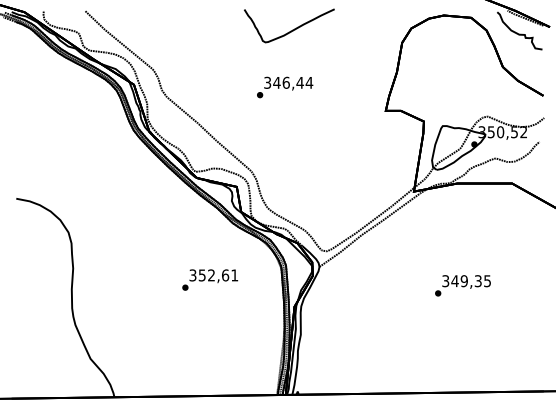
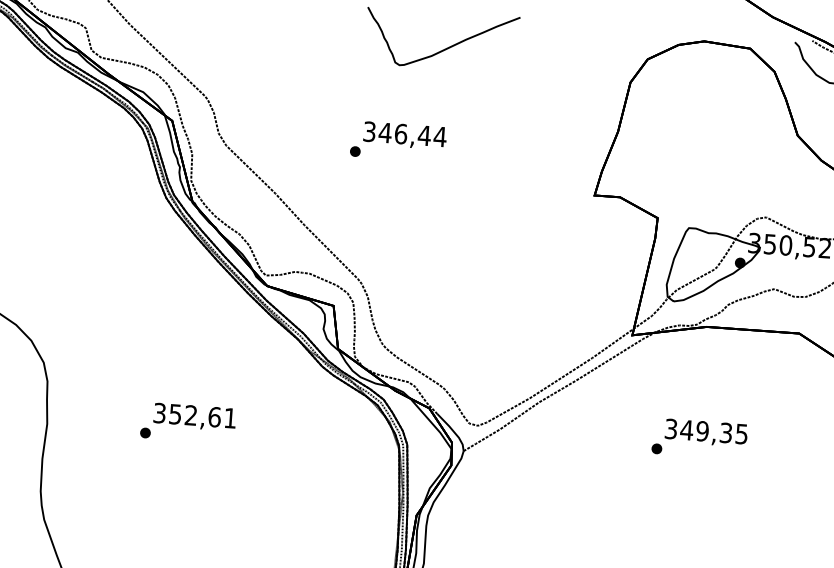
text: (285, 87) -> (399, 141), moved
text: (210, 279) -> (188, 422), moved
text: (462, 285) -> (698, 438), moved

